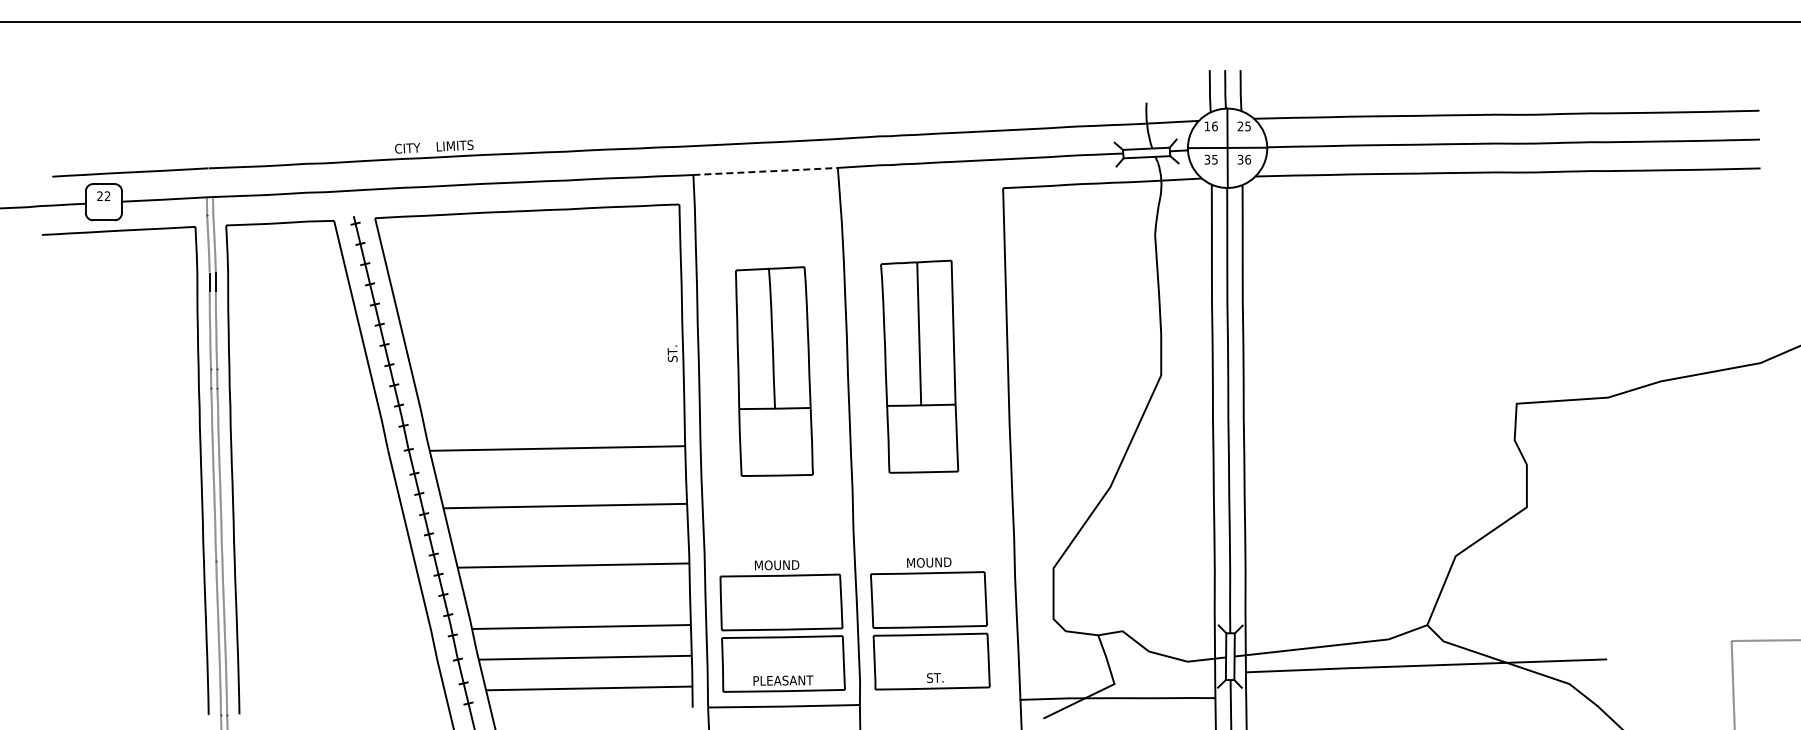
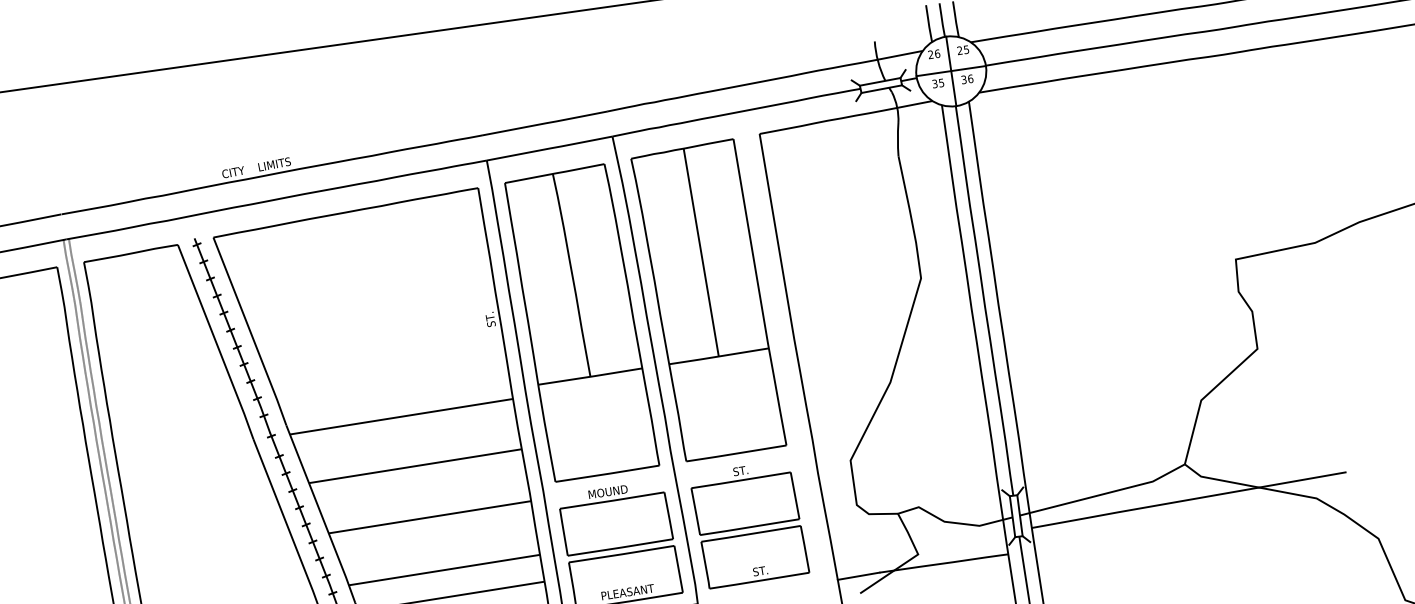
text: (1206, 126) -> (930, 54), 16 -> 26
line: (766, 171) -> (550, 148), dashed -> solid
part: (919, 366) -> (708, 300), size x1.67
part: (774, 371) -> (582, 322), size x1.67
text: (929, 562) -> (741, 470), MOUND -> ST.

